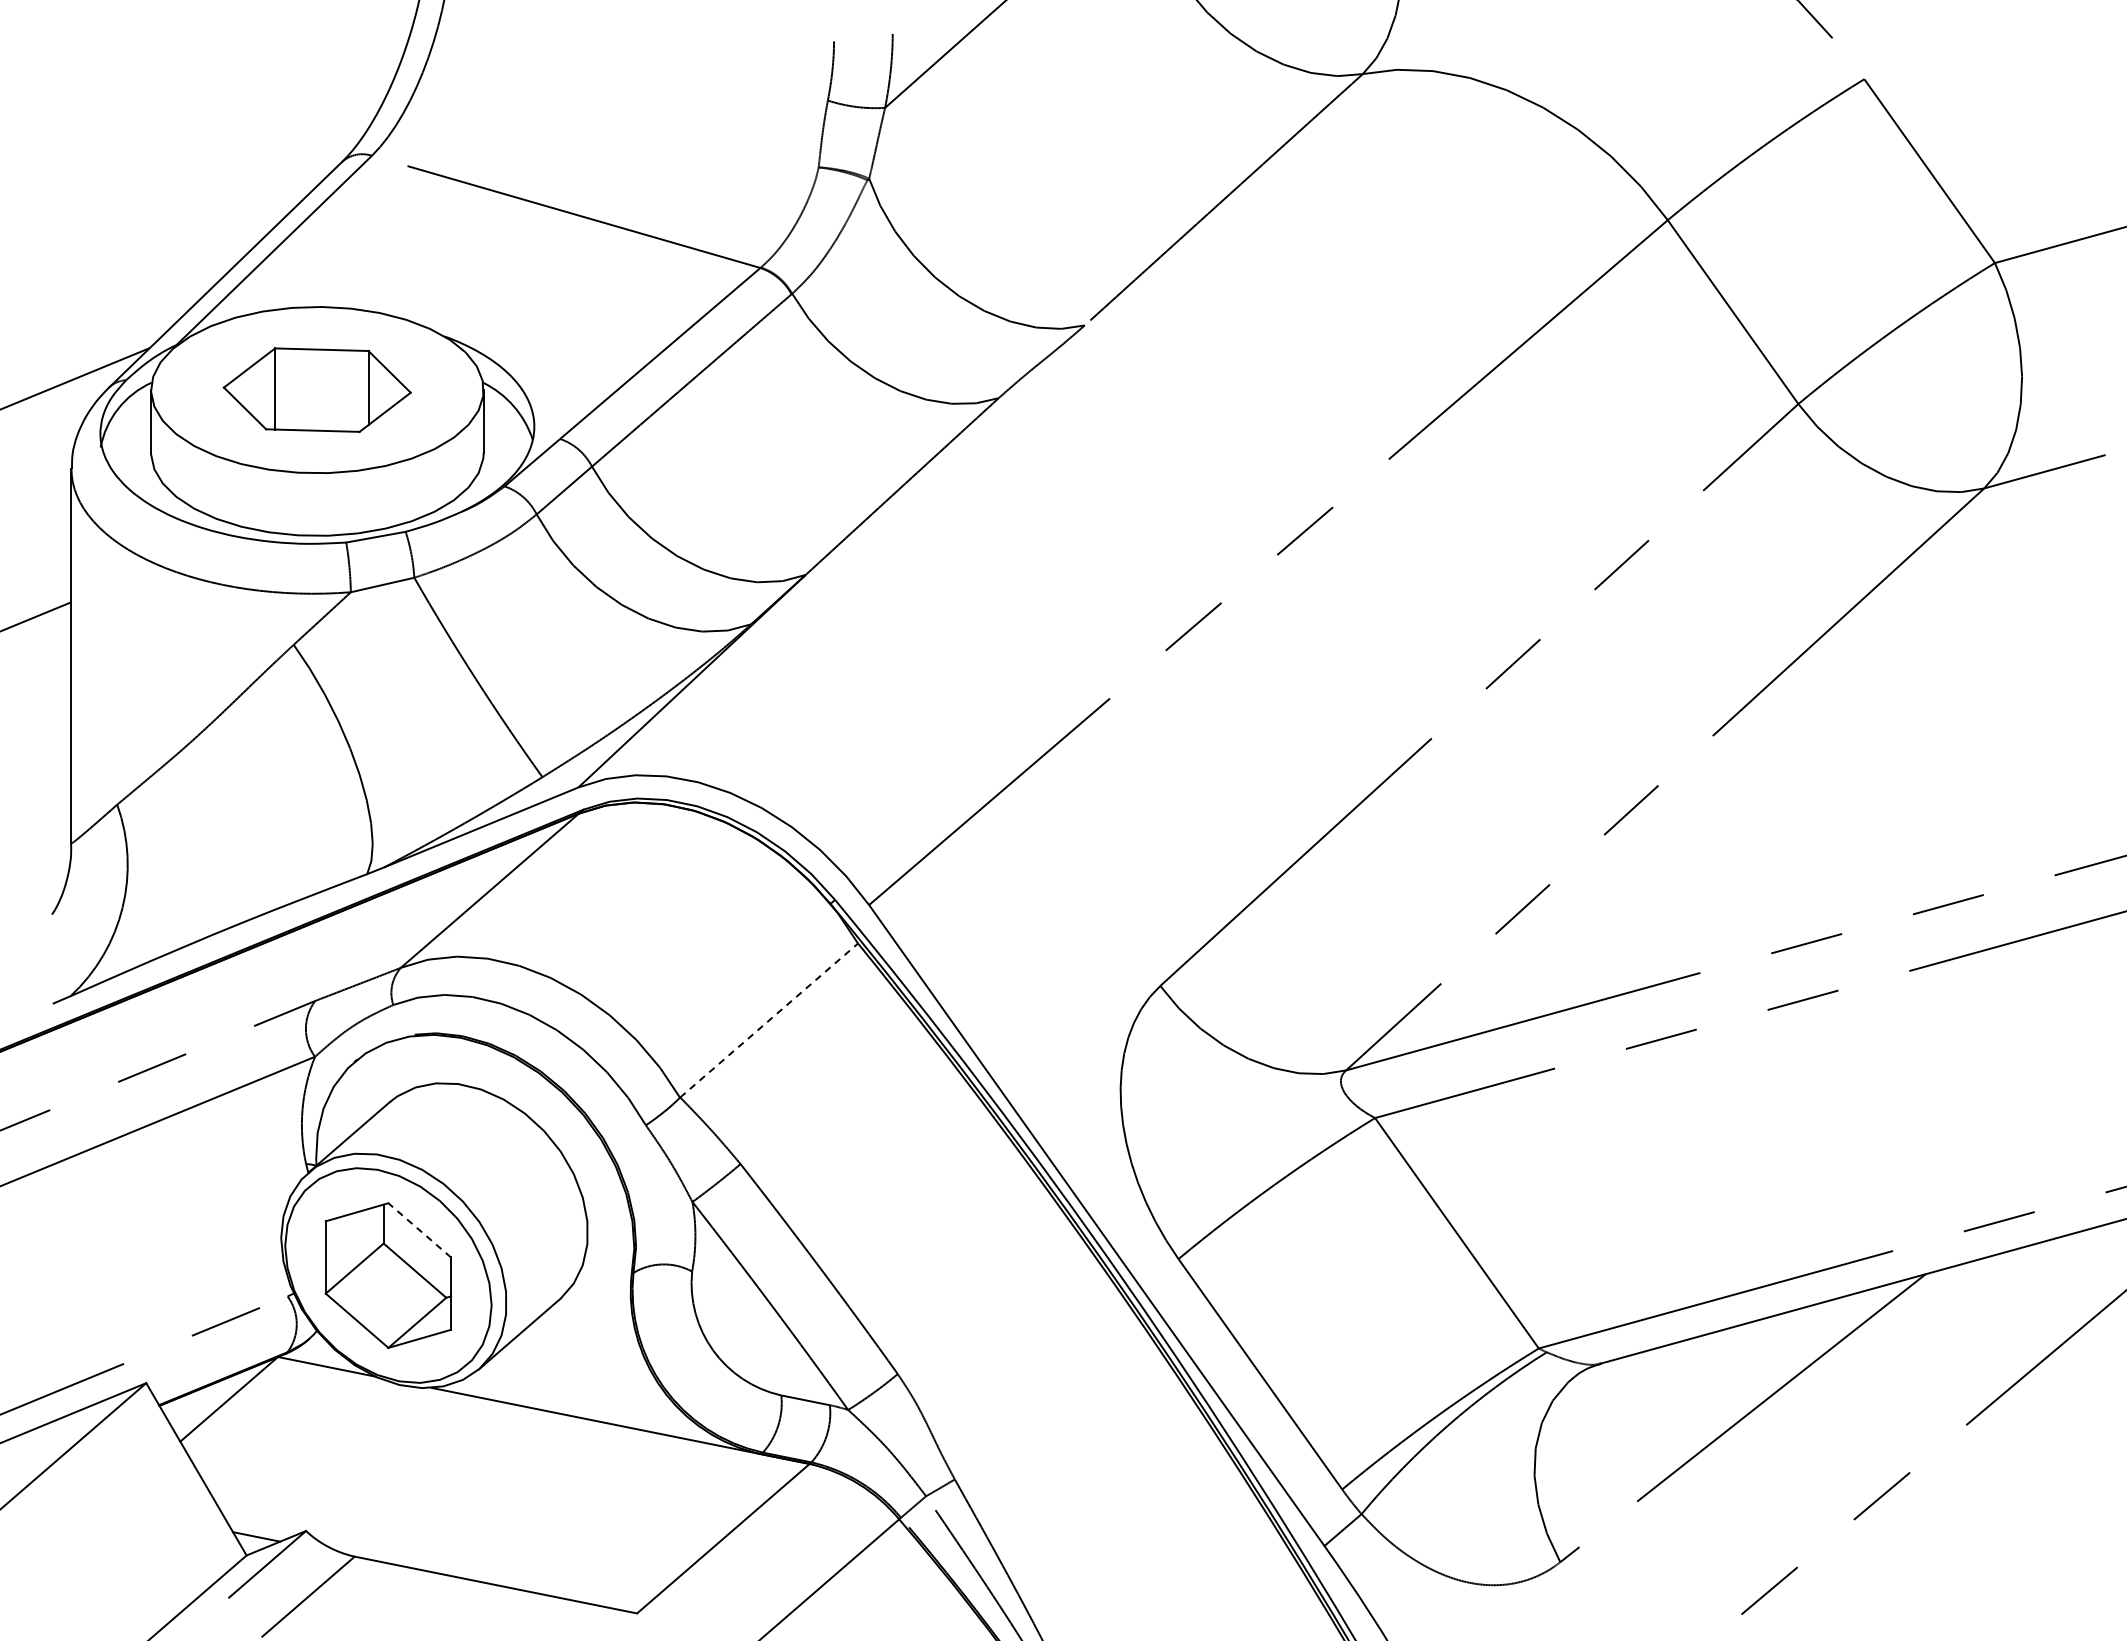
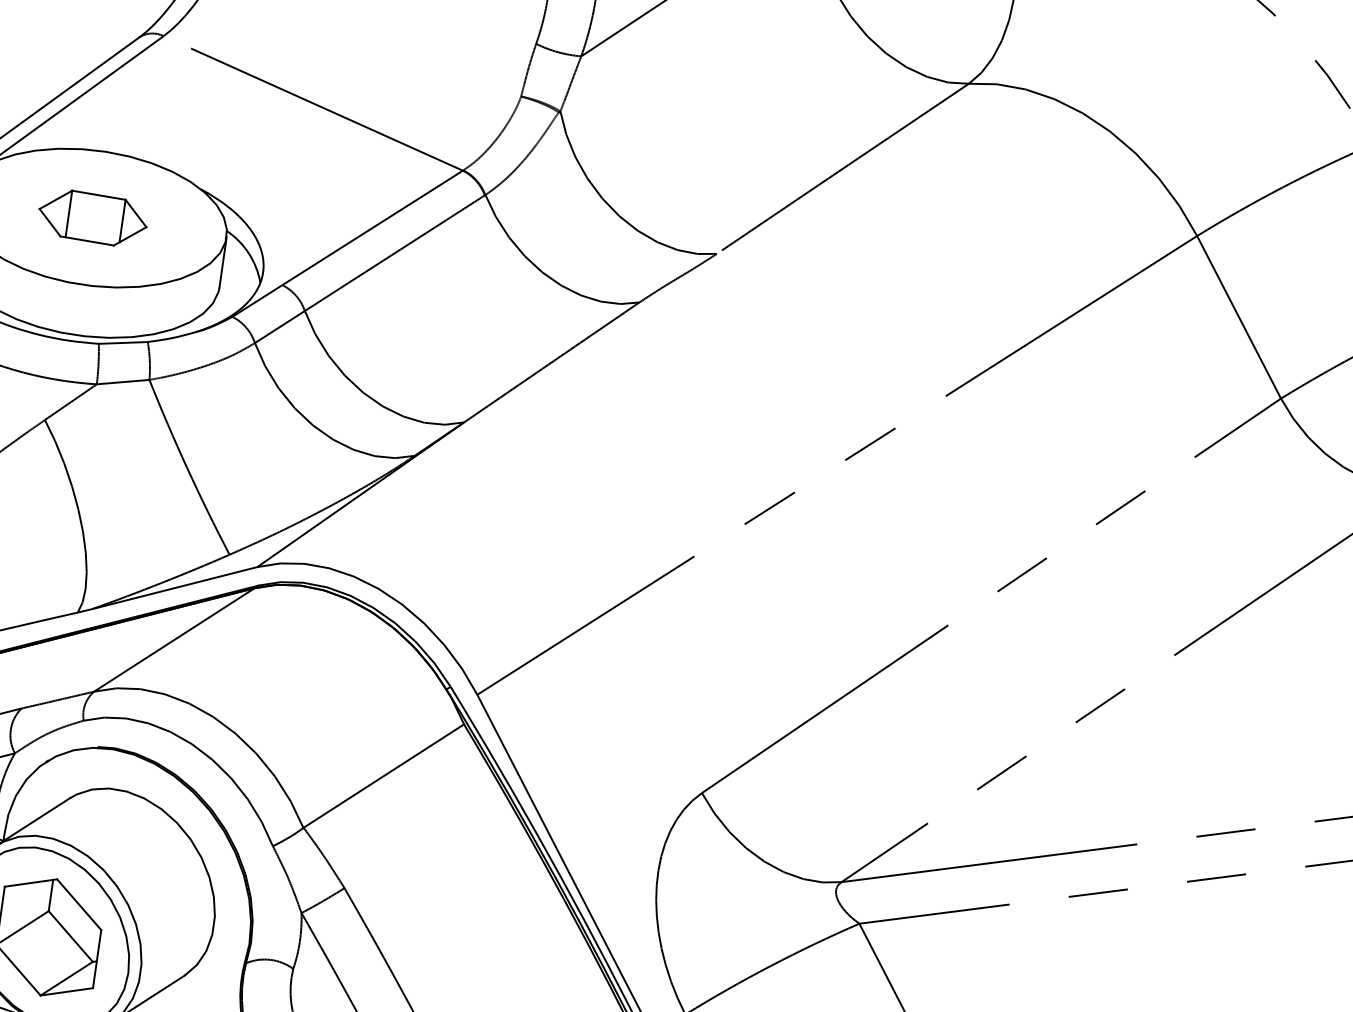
part: (317, 389) -> (93, 217), size x0.71
line: (769, 1020) -> (384, 776), dashed -> solid
line: (419, 1230) -> (79, 904), dashed -> solid

